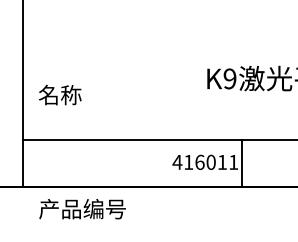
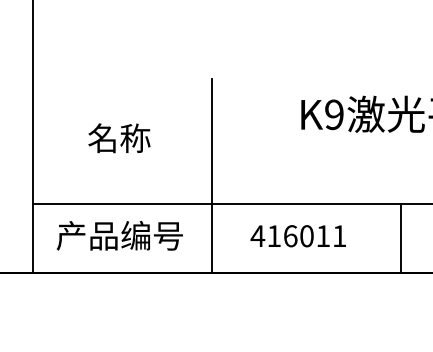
text: (60, 94) -> (119, 137), moved
line: (145, 120) -> (211, 175), added
line: (241, 163) -> (400, 237), moved
text: (82, 209) -> (119, 236), moved

